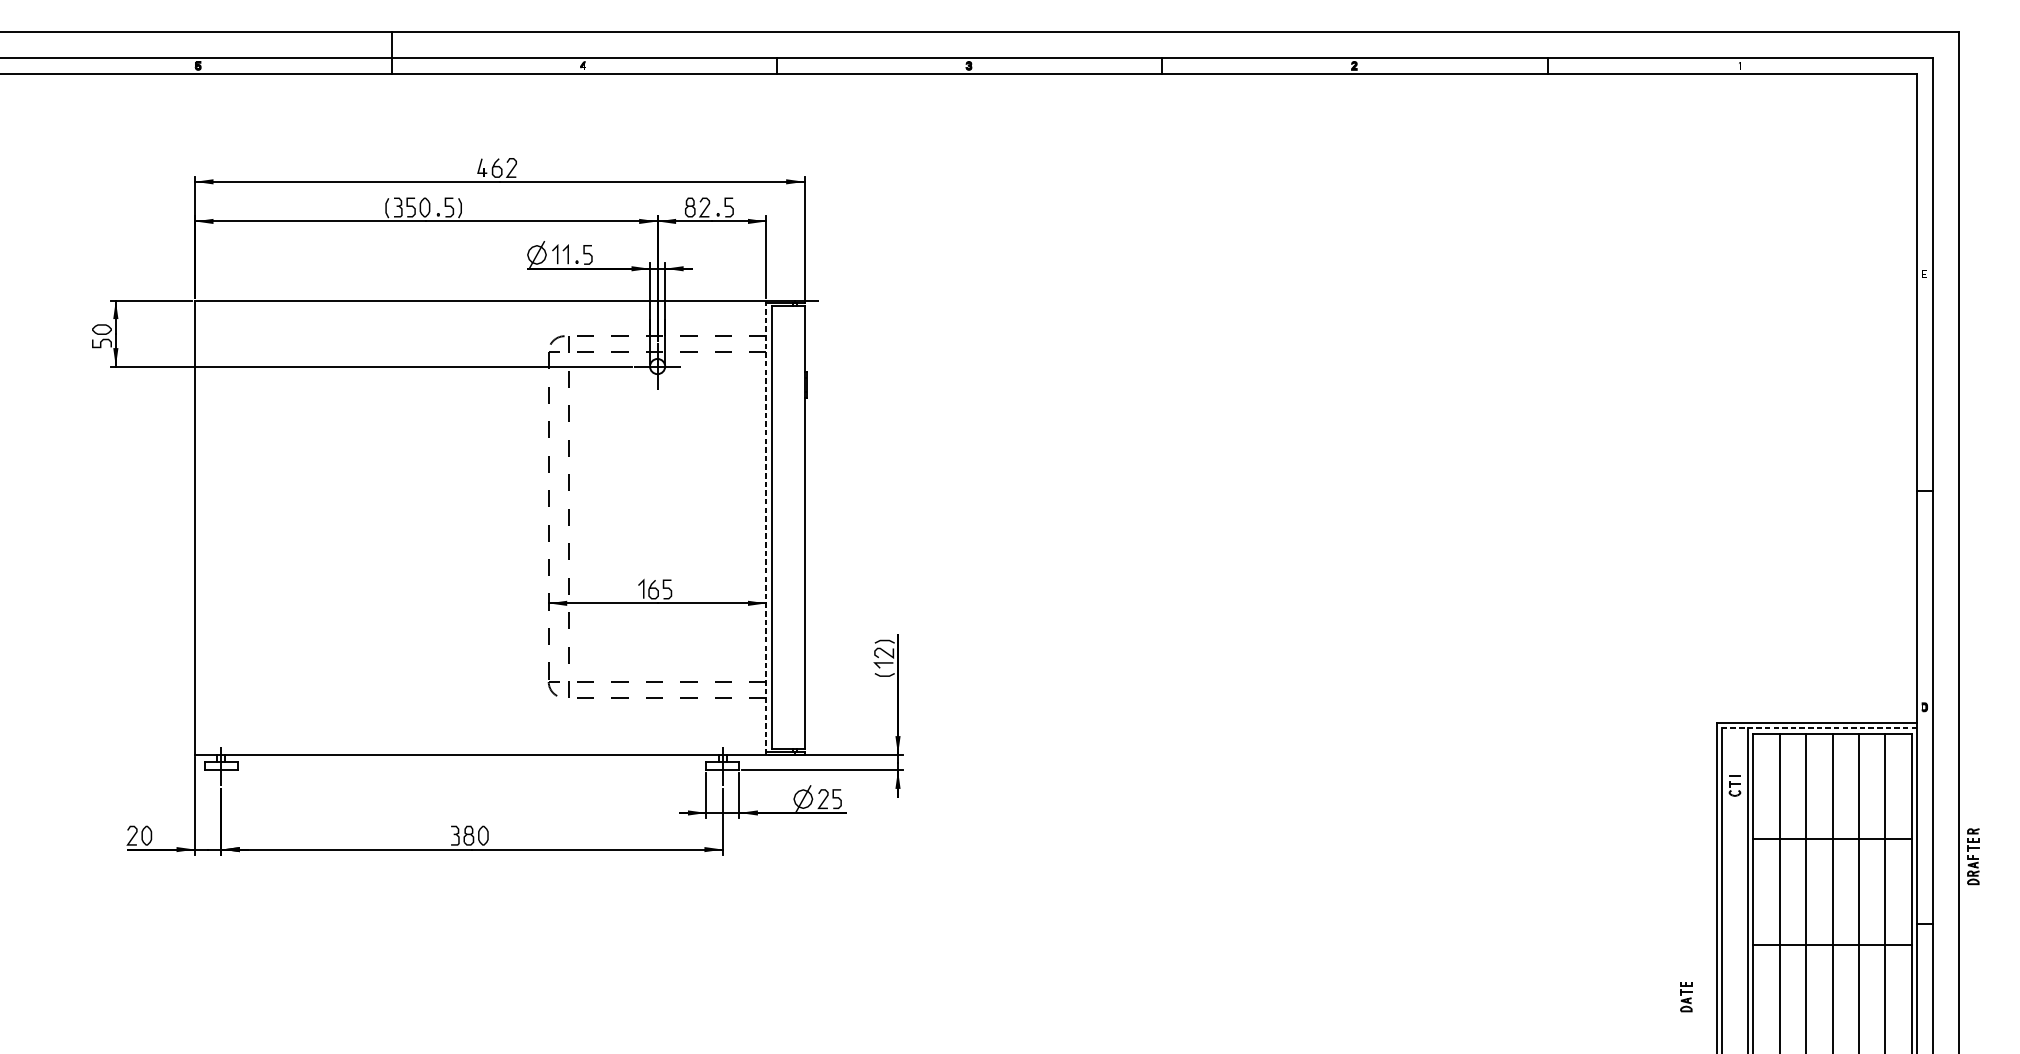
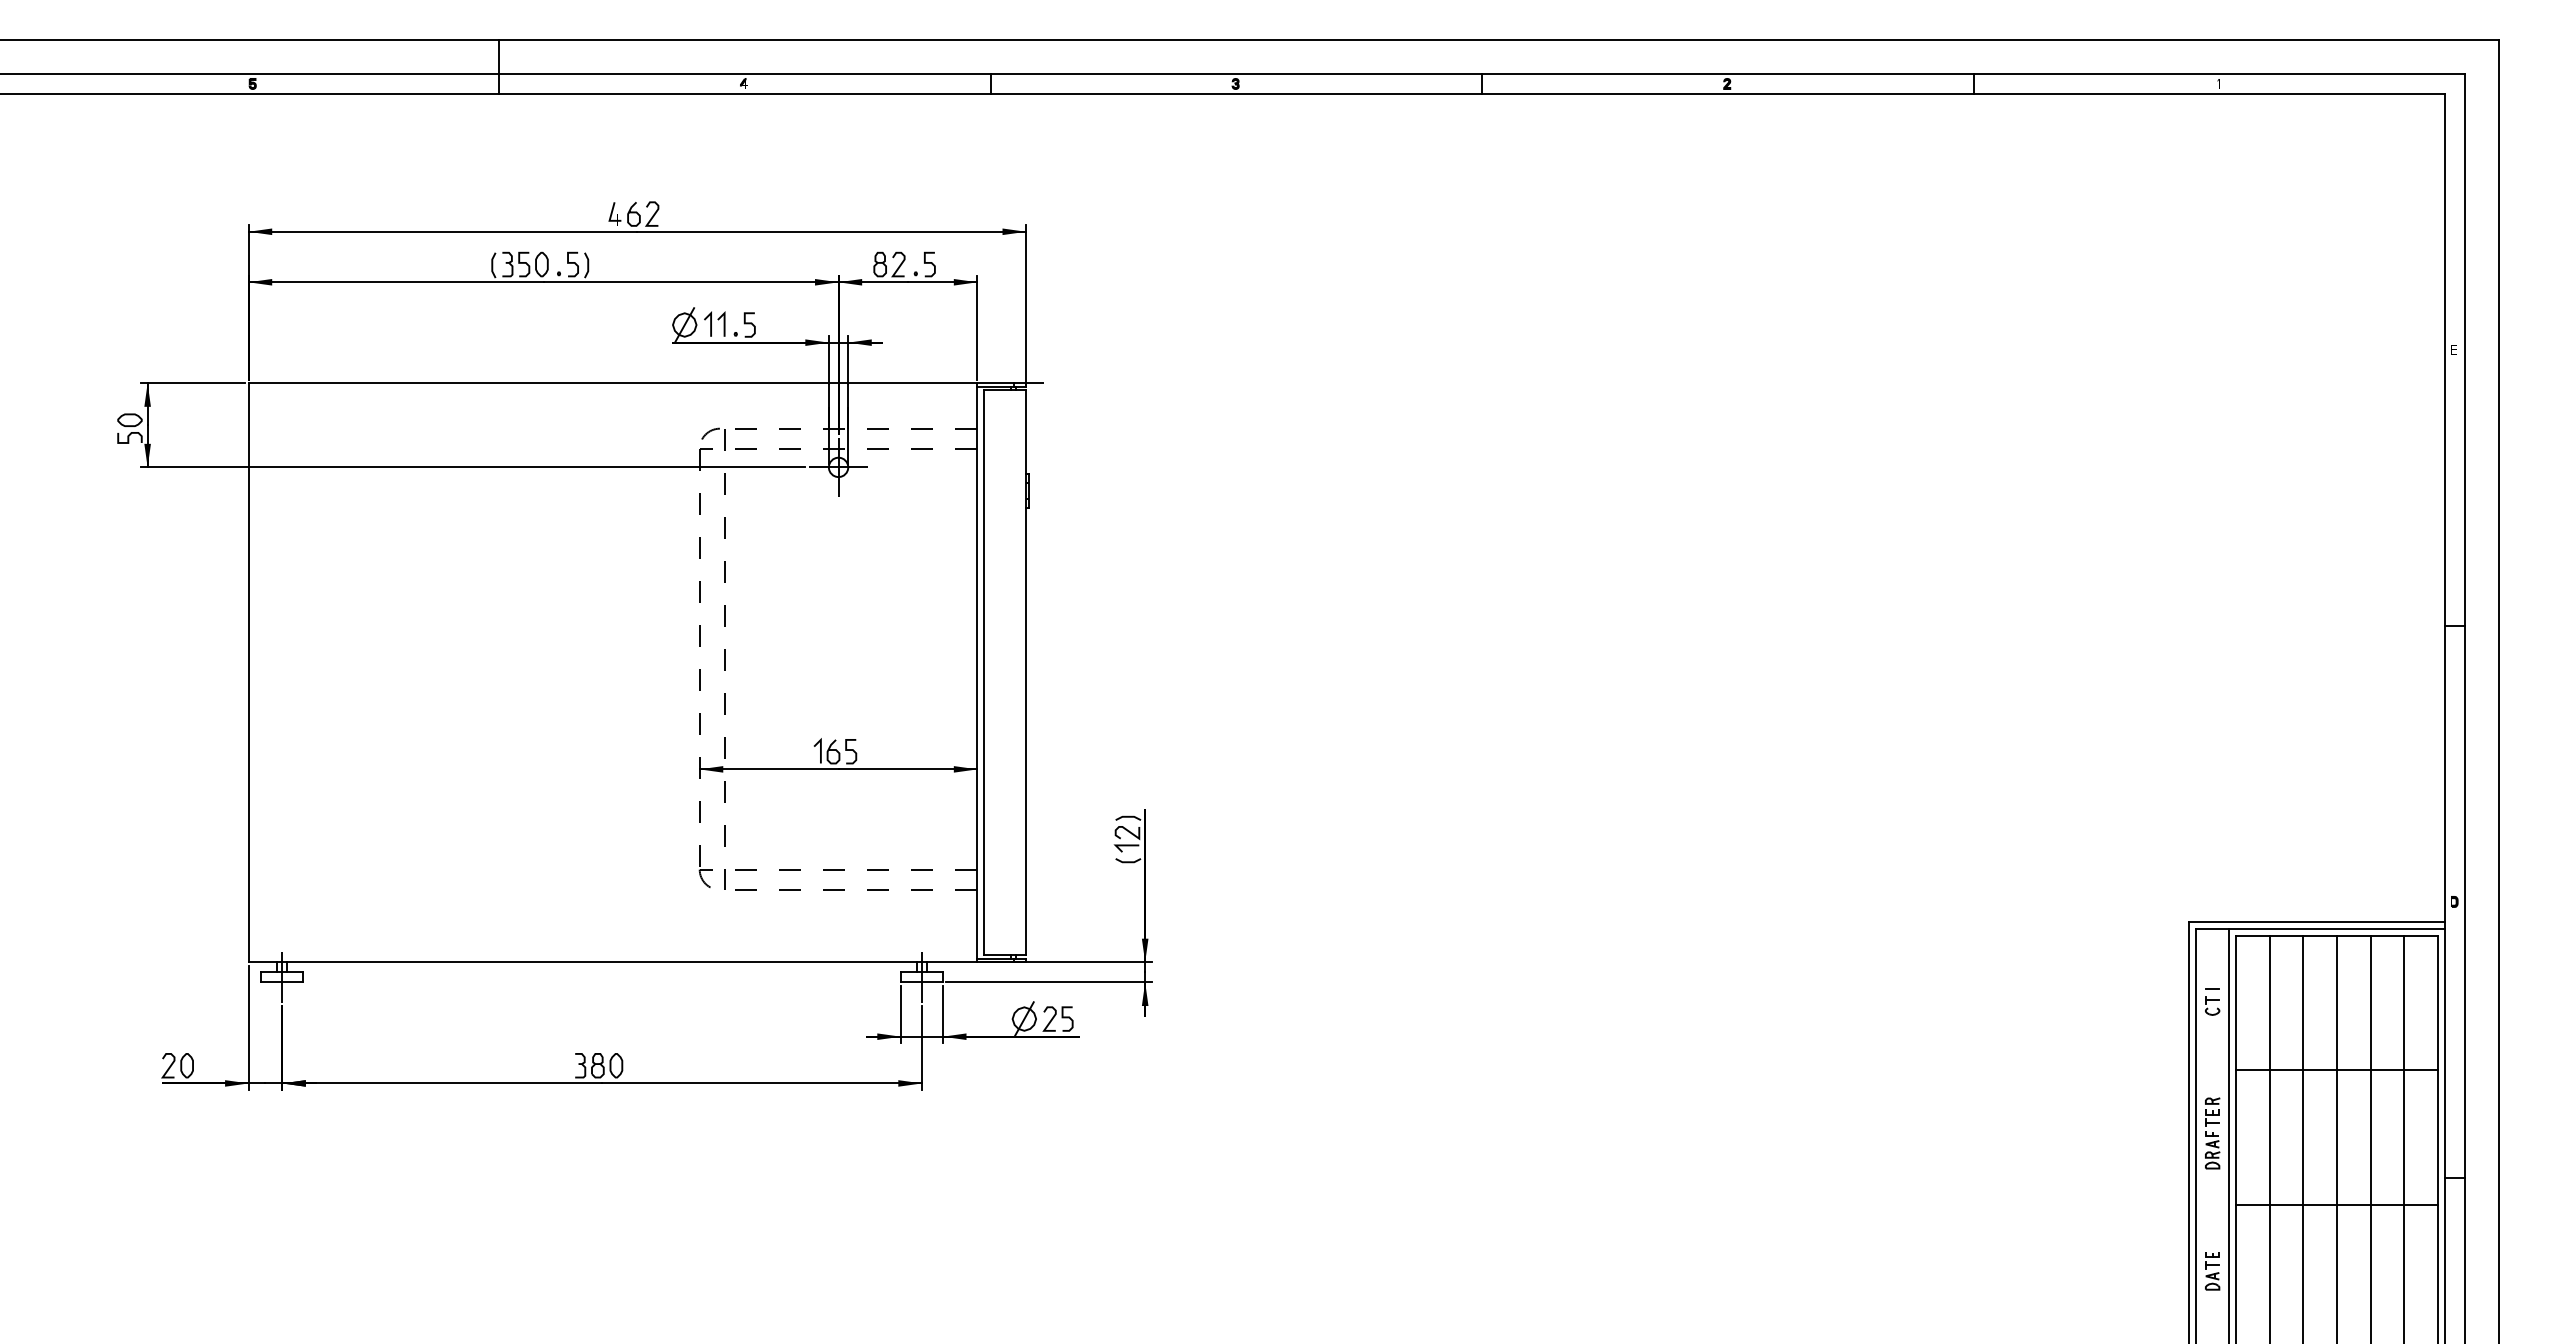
line: (766, 527) -> (977, 672), dashed -> solid
line: (1819, 728) -> (2320, 928), dashed -> solid
part: (1973, 856) -> (2212, 1133), moved
part: (1686, 997) -> (2212, 1271), moved

